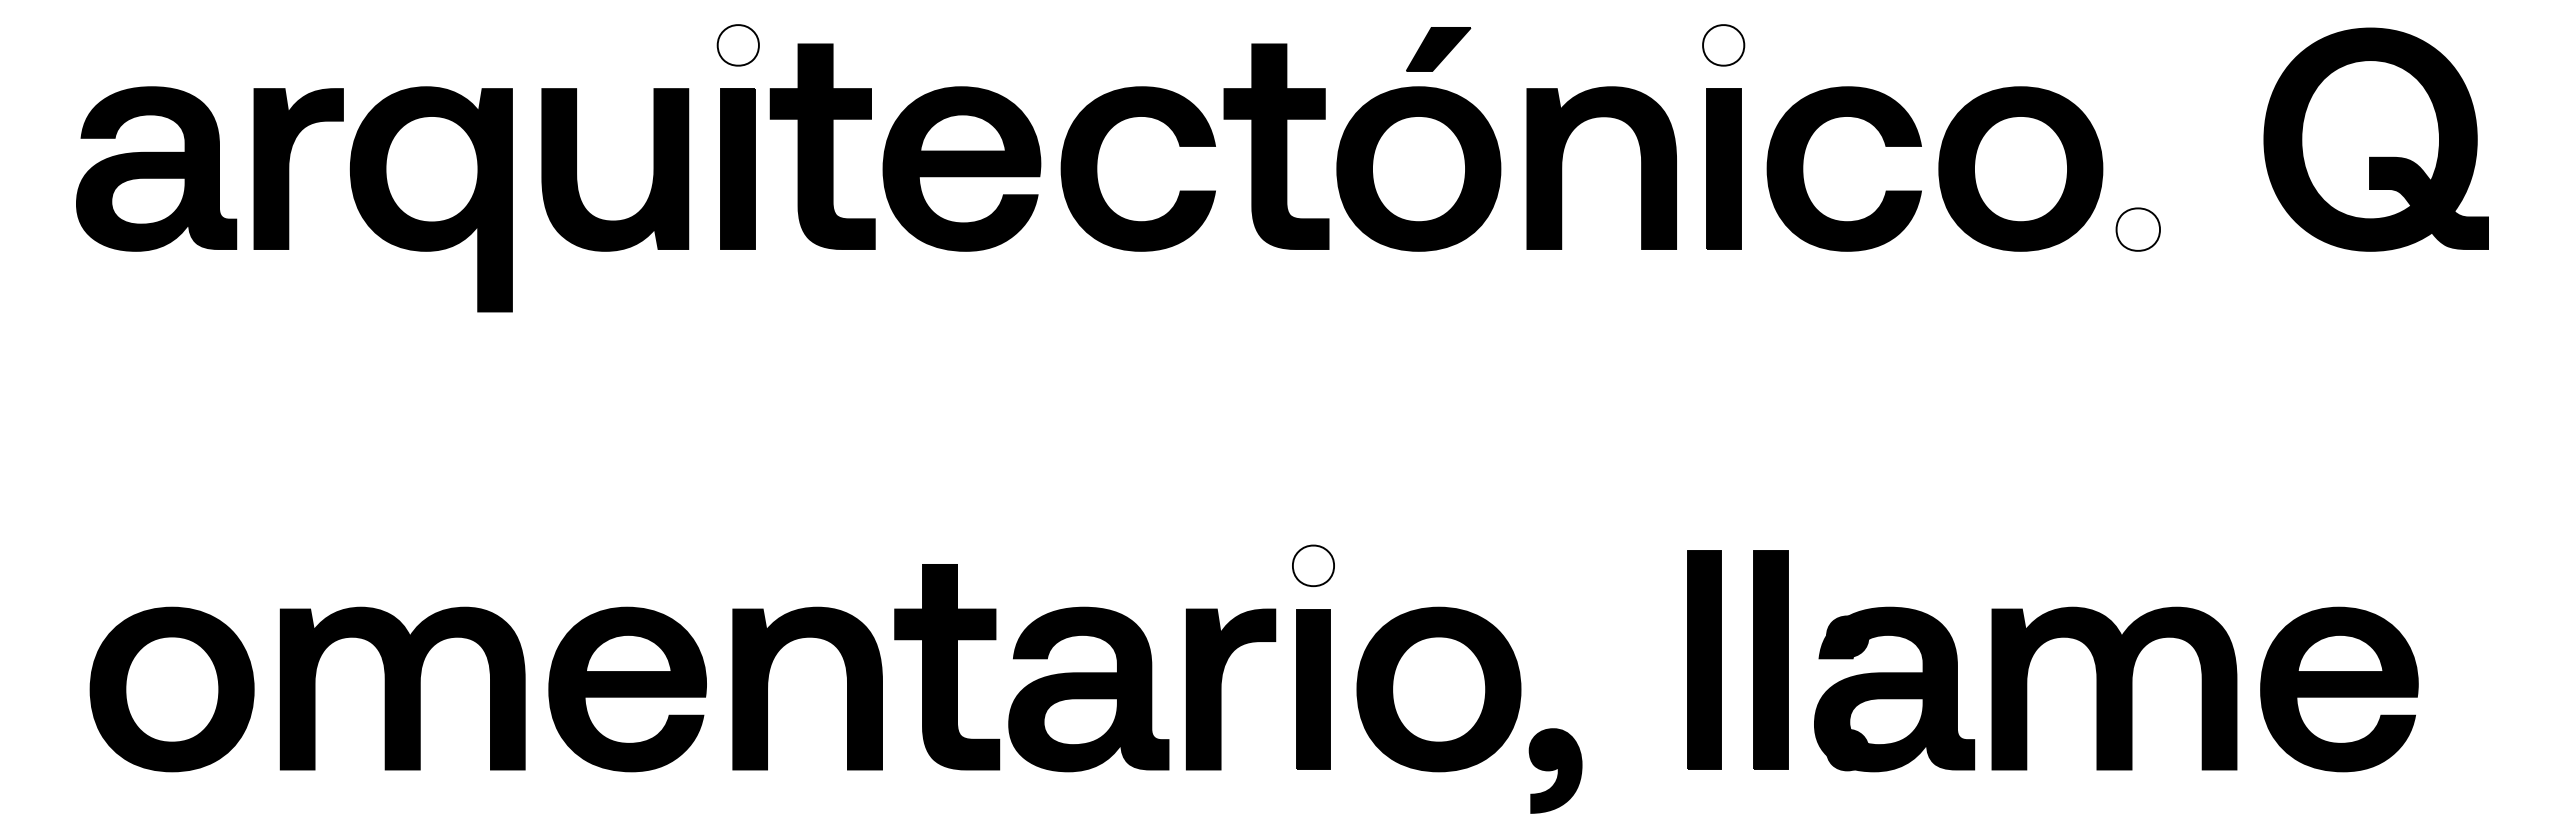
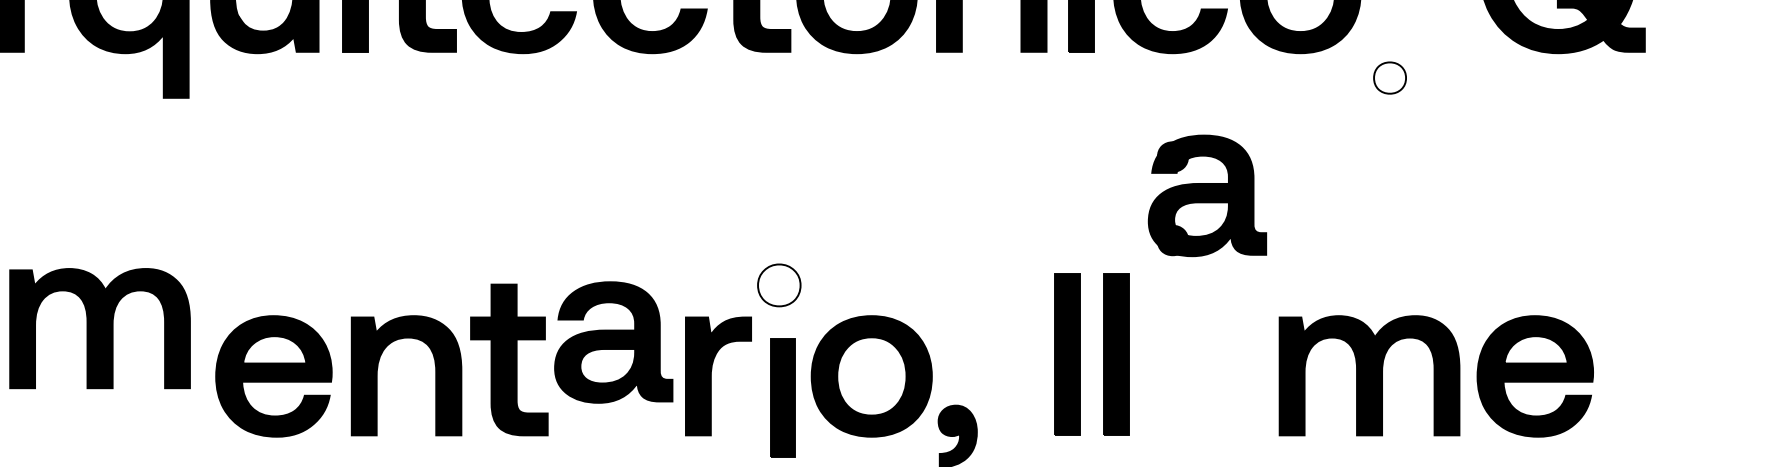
part: (2137, 229) -> (1389, 77), moved
part: (1313, 565) -> (779, 285), size x1.4
part: (402, 688) -> (99, 328), moved
part: (1088, 689) -> (613, 342), moved
part: (1313, 689) -> (782, 397), moved
part: (1894, 689) -> (1207, 195), moved

